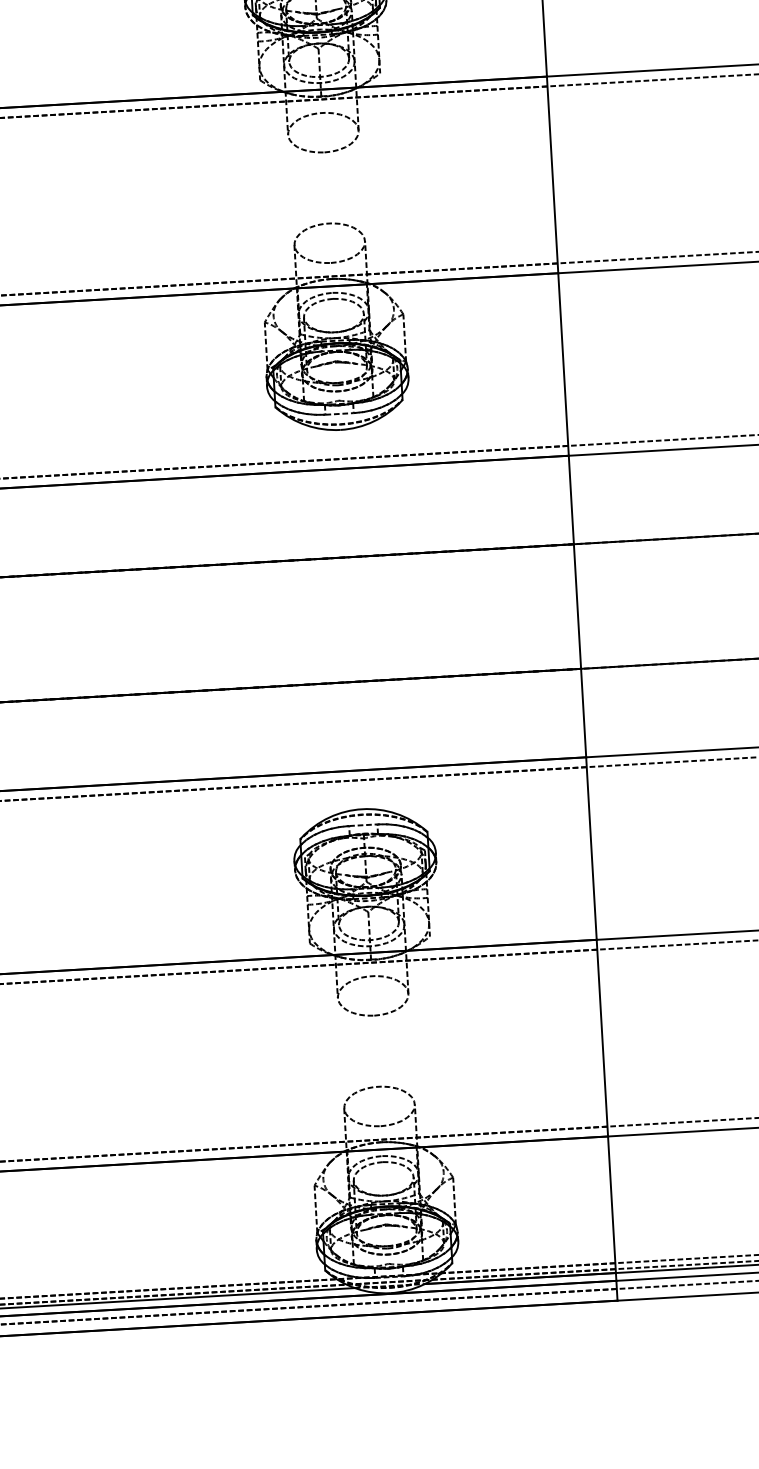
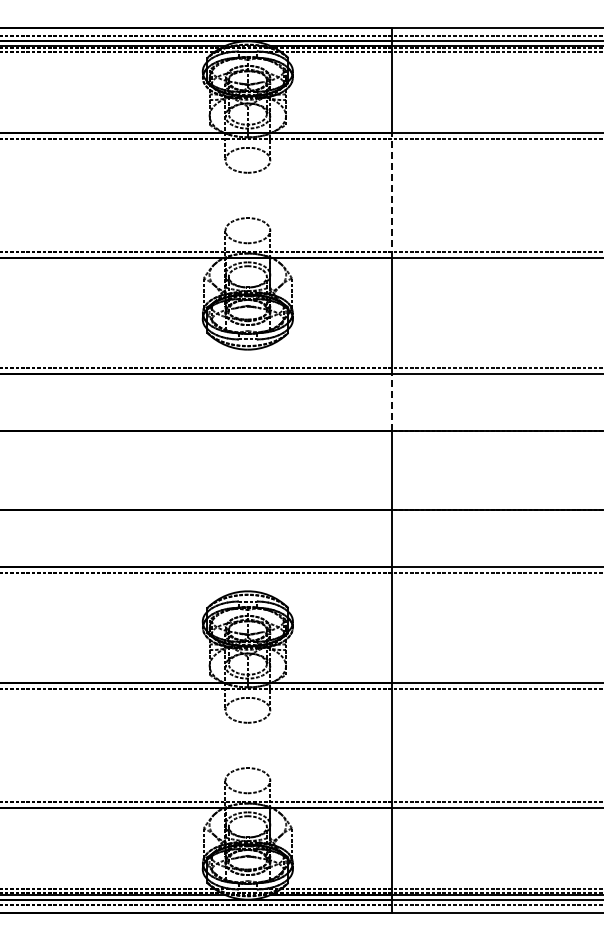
line: (551, 174) -> (391, 195), solid -> dashed
line: (570, 499) -> (391, 402), solid -> dashed

